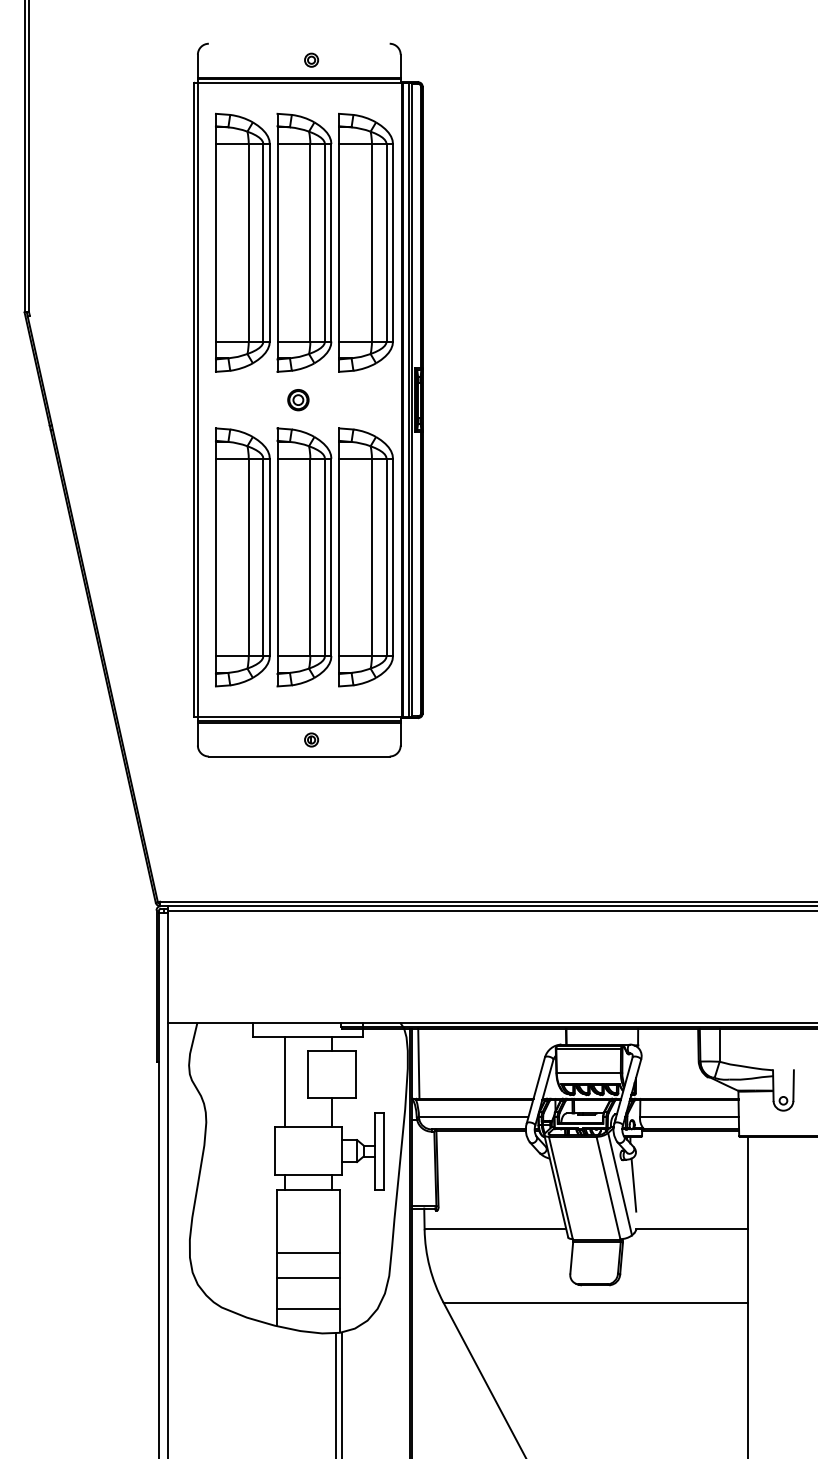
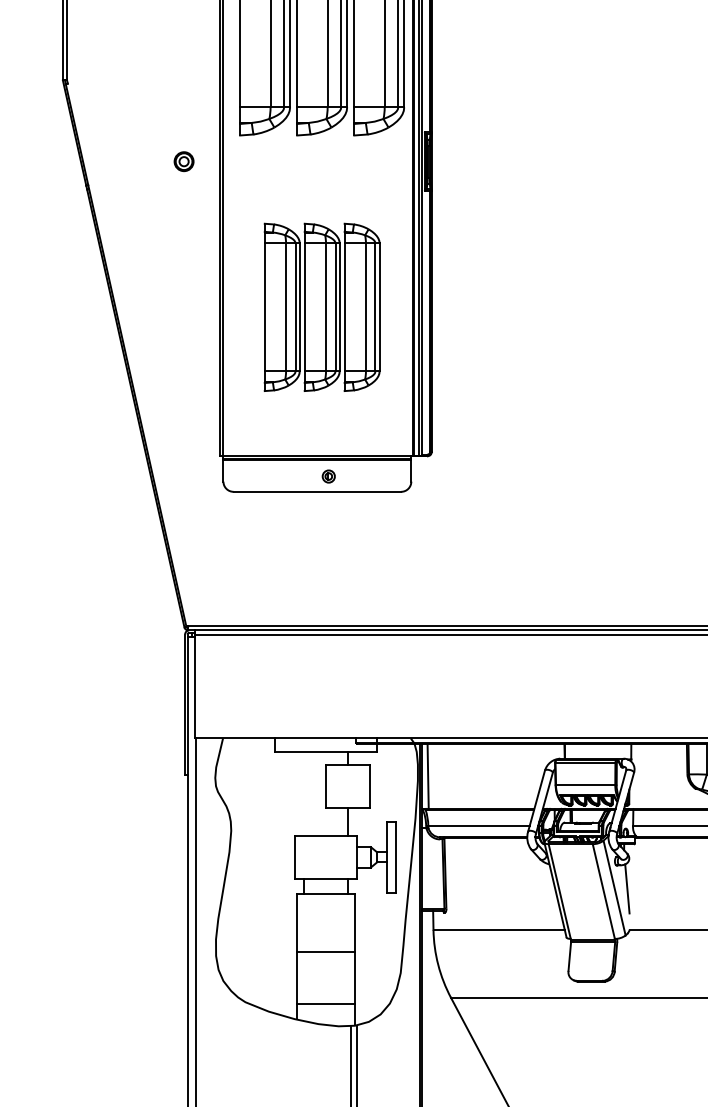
part: (298, 400) -> (184, 162), moved
part: (304, 557) -> (322, 307), size x0.7
line: (284, 1082) -> (303, 793), removed
line: (308, 1277) -> (325, 974), removed

